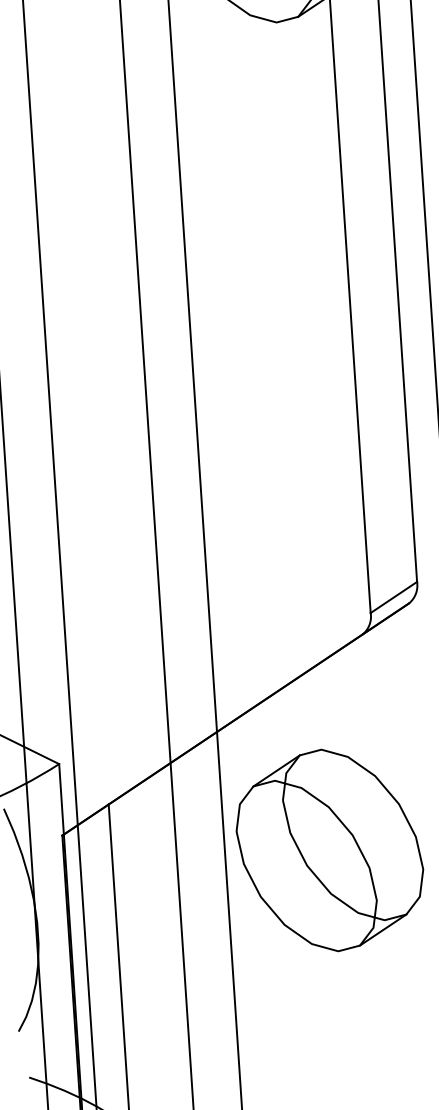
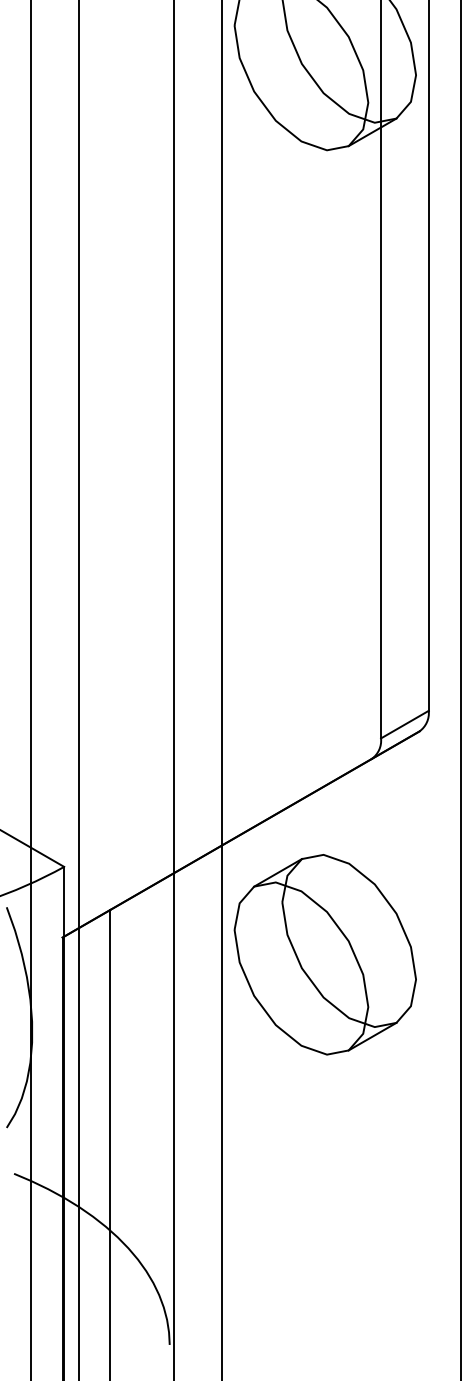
part: (329, 850) -> (324, 954), moved

